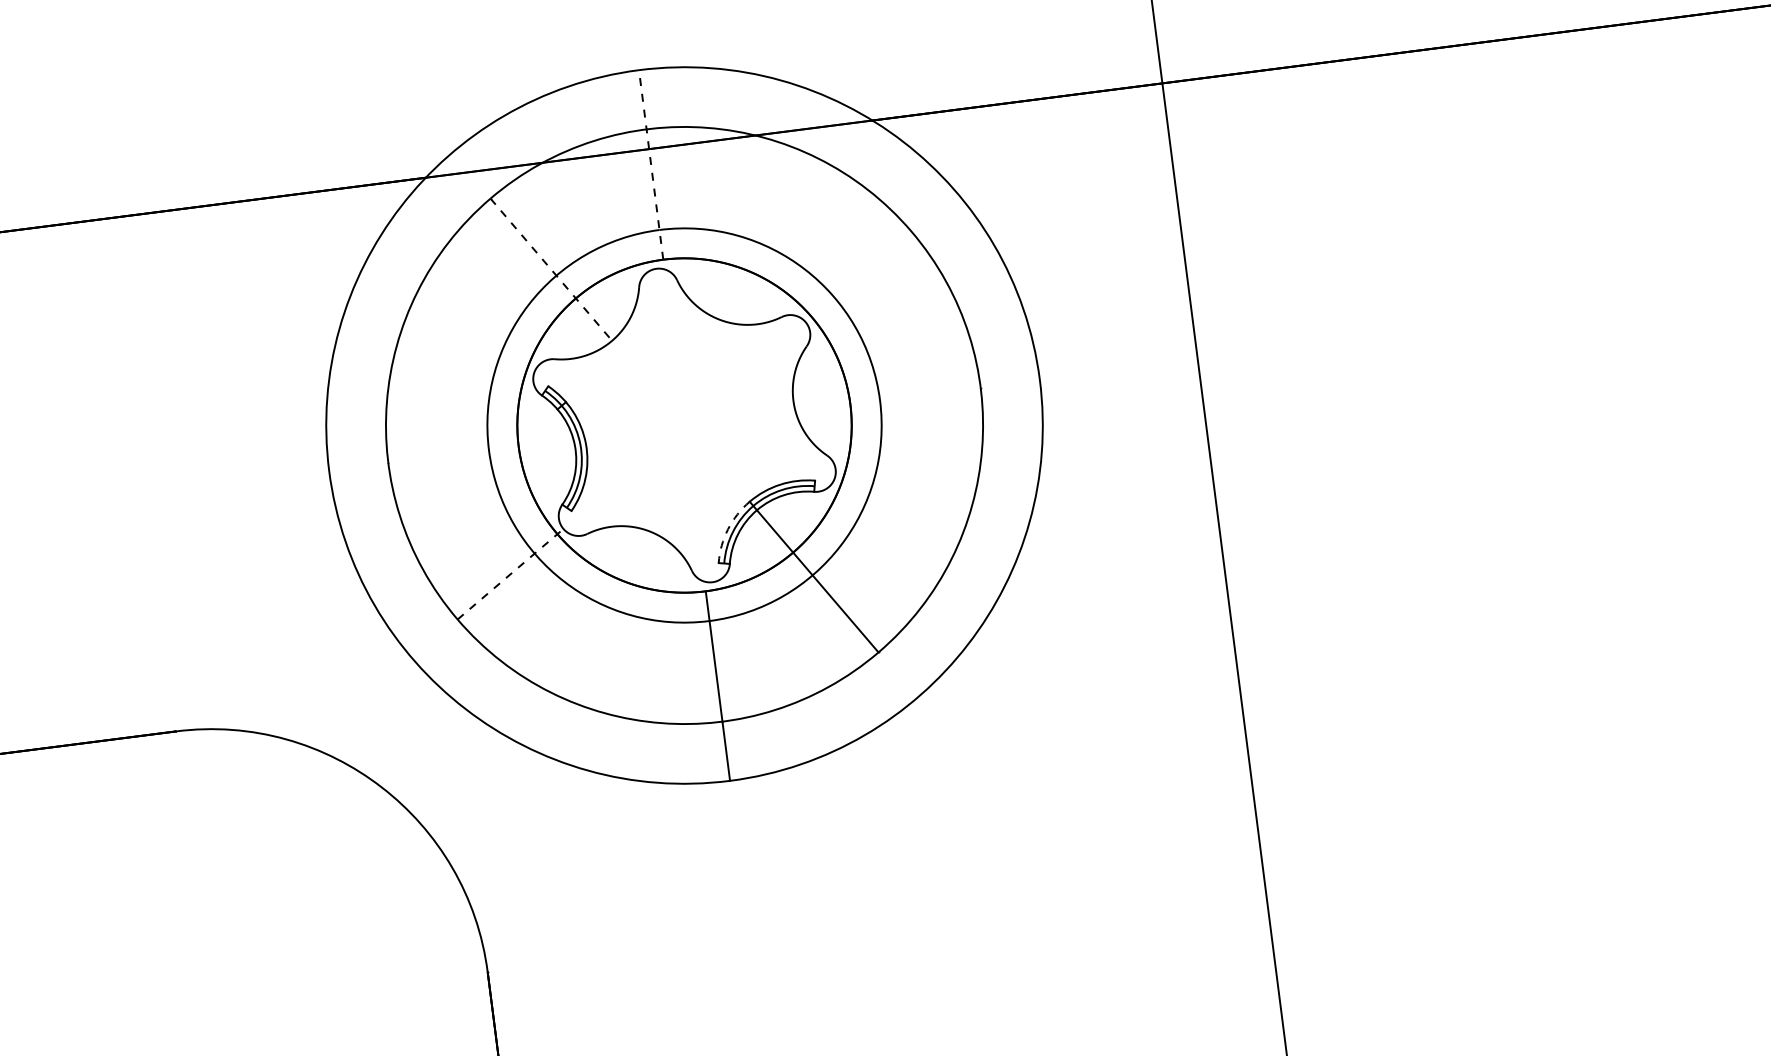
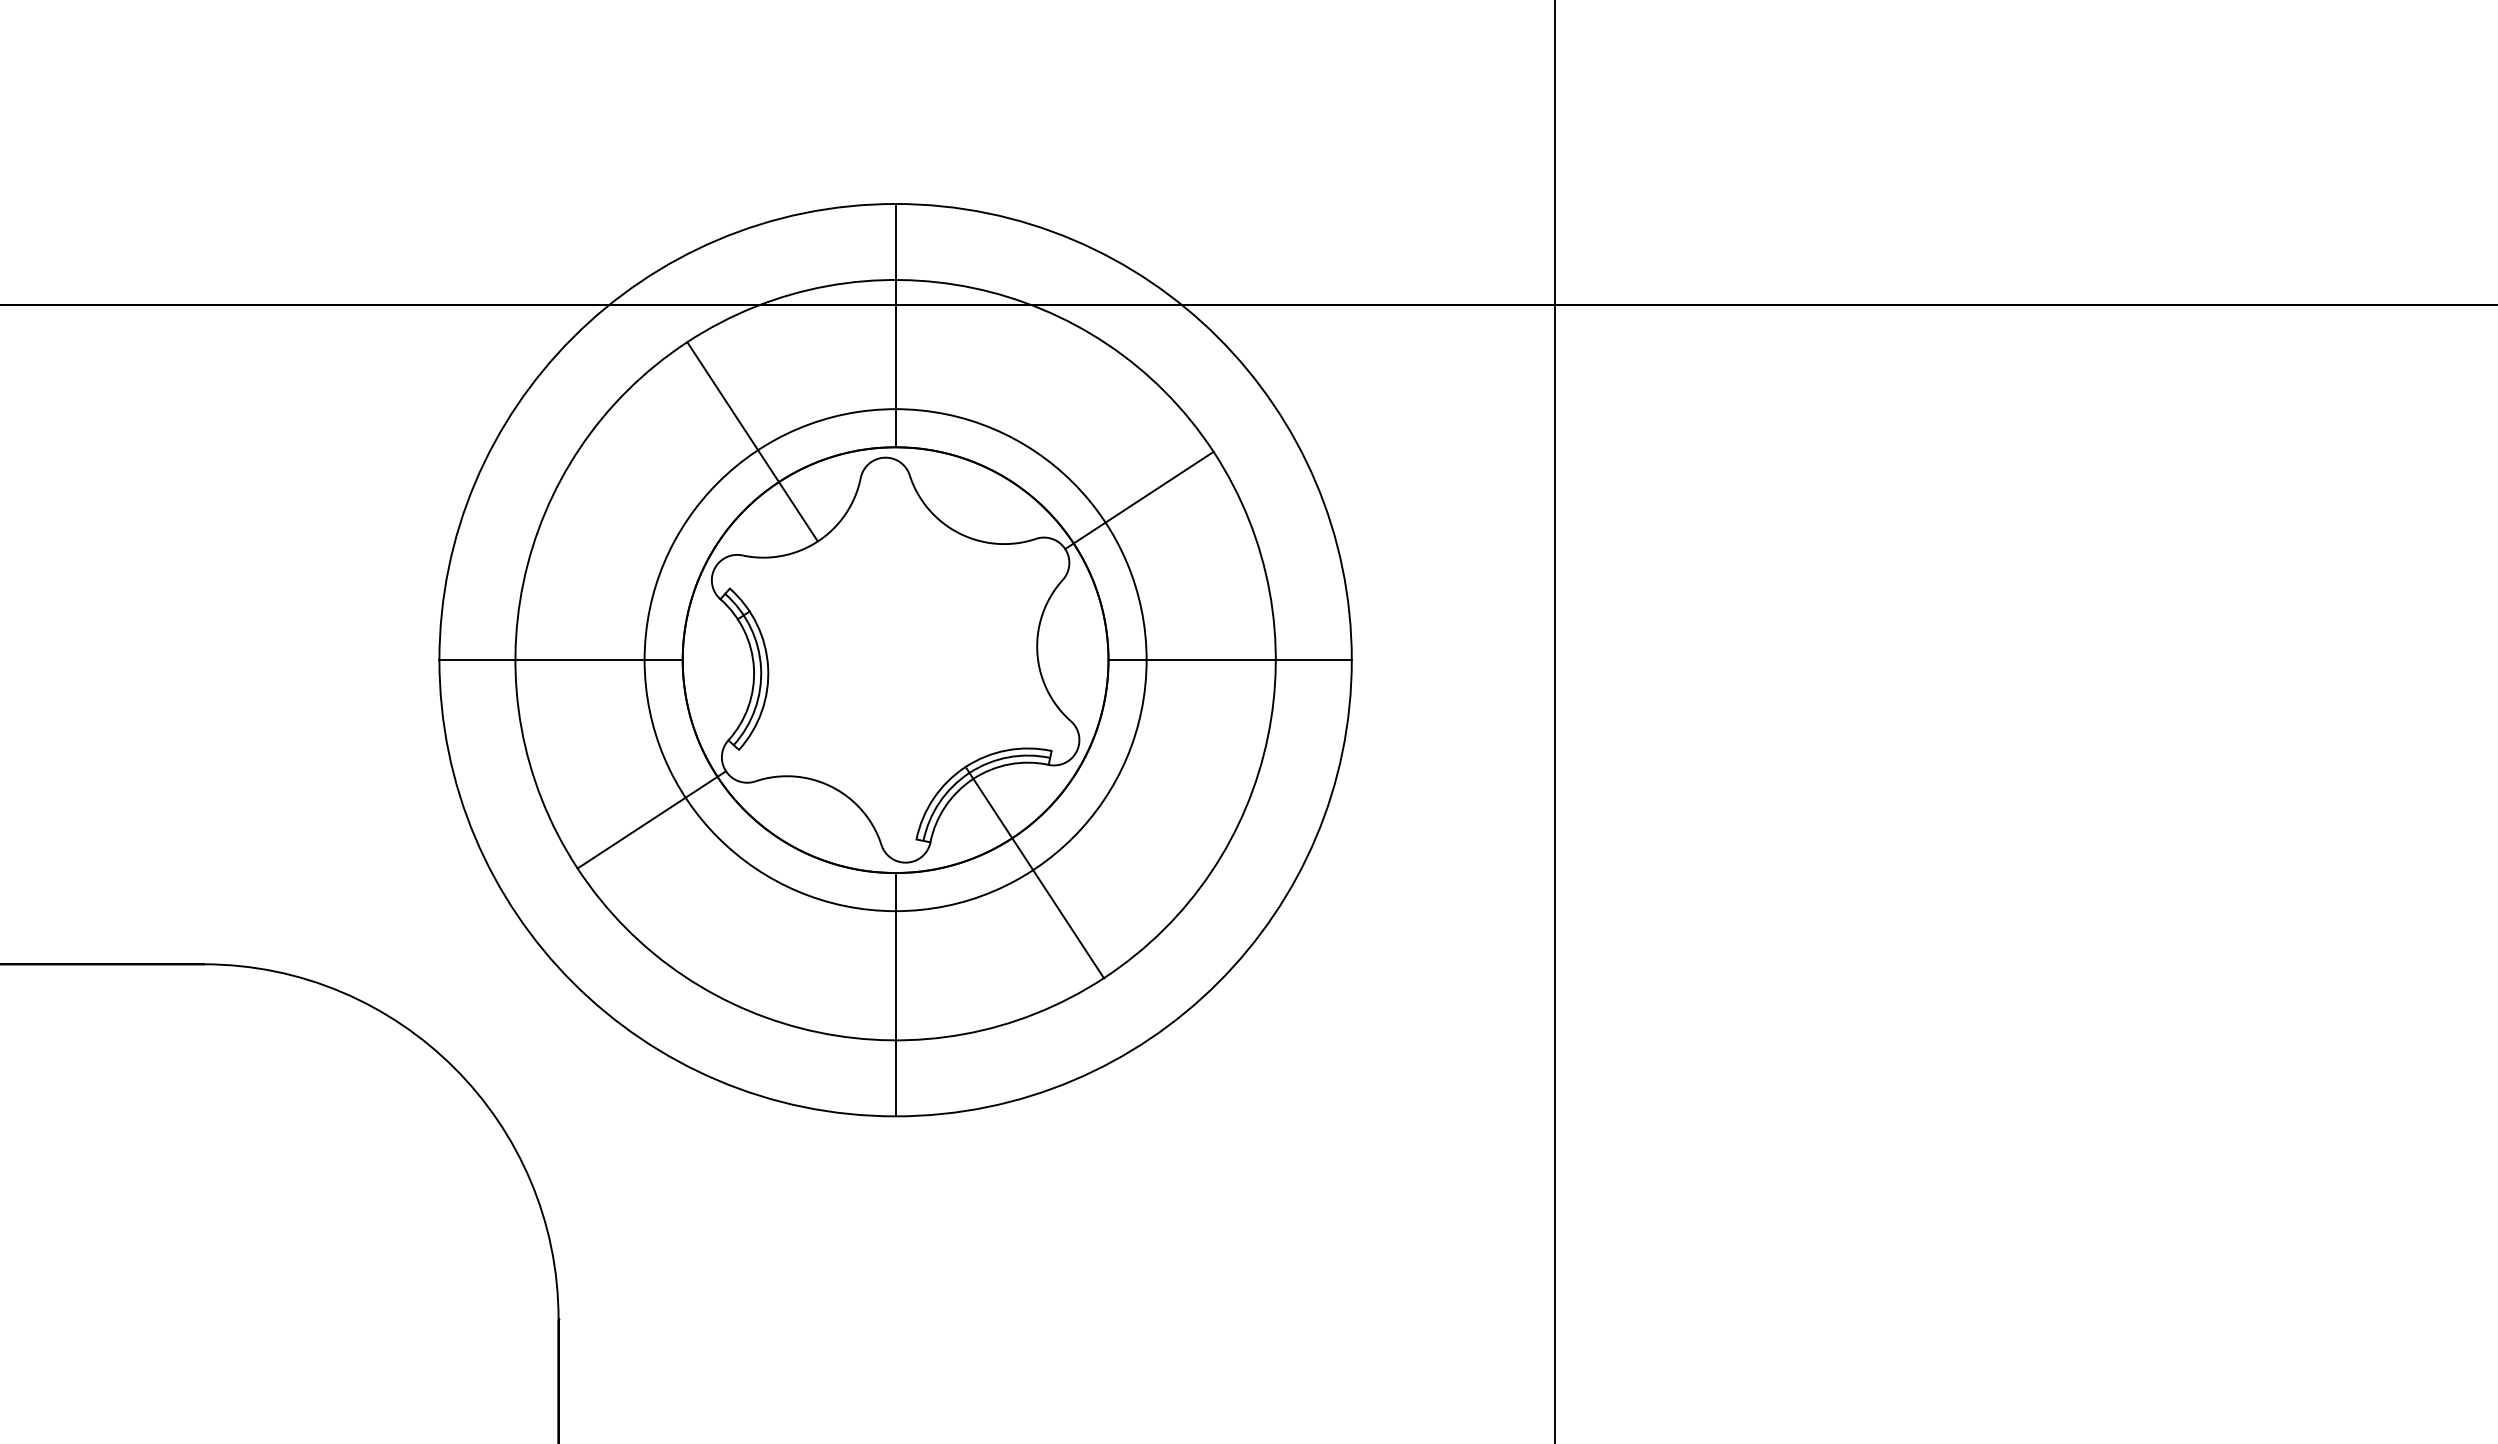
line: (651, 164) -> (895, 325), dashed -> solid
line: (551, 270) -> (752, 442), dashed -> solid
line: (858, 276) -> (1139, 500), added
line: (944, 392) -> (1229, 660), added
line: (423, 459) -> (560, 660), added
arc: (727, 529) -> (933, 798), dashed -> solid
line: (510, 573) -> (651, 819), dashed -> solid

